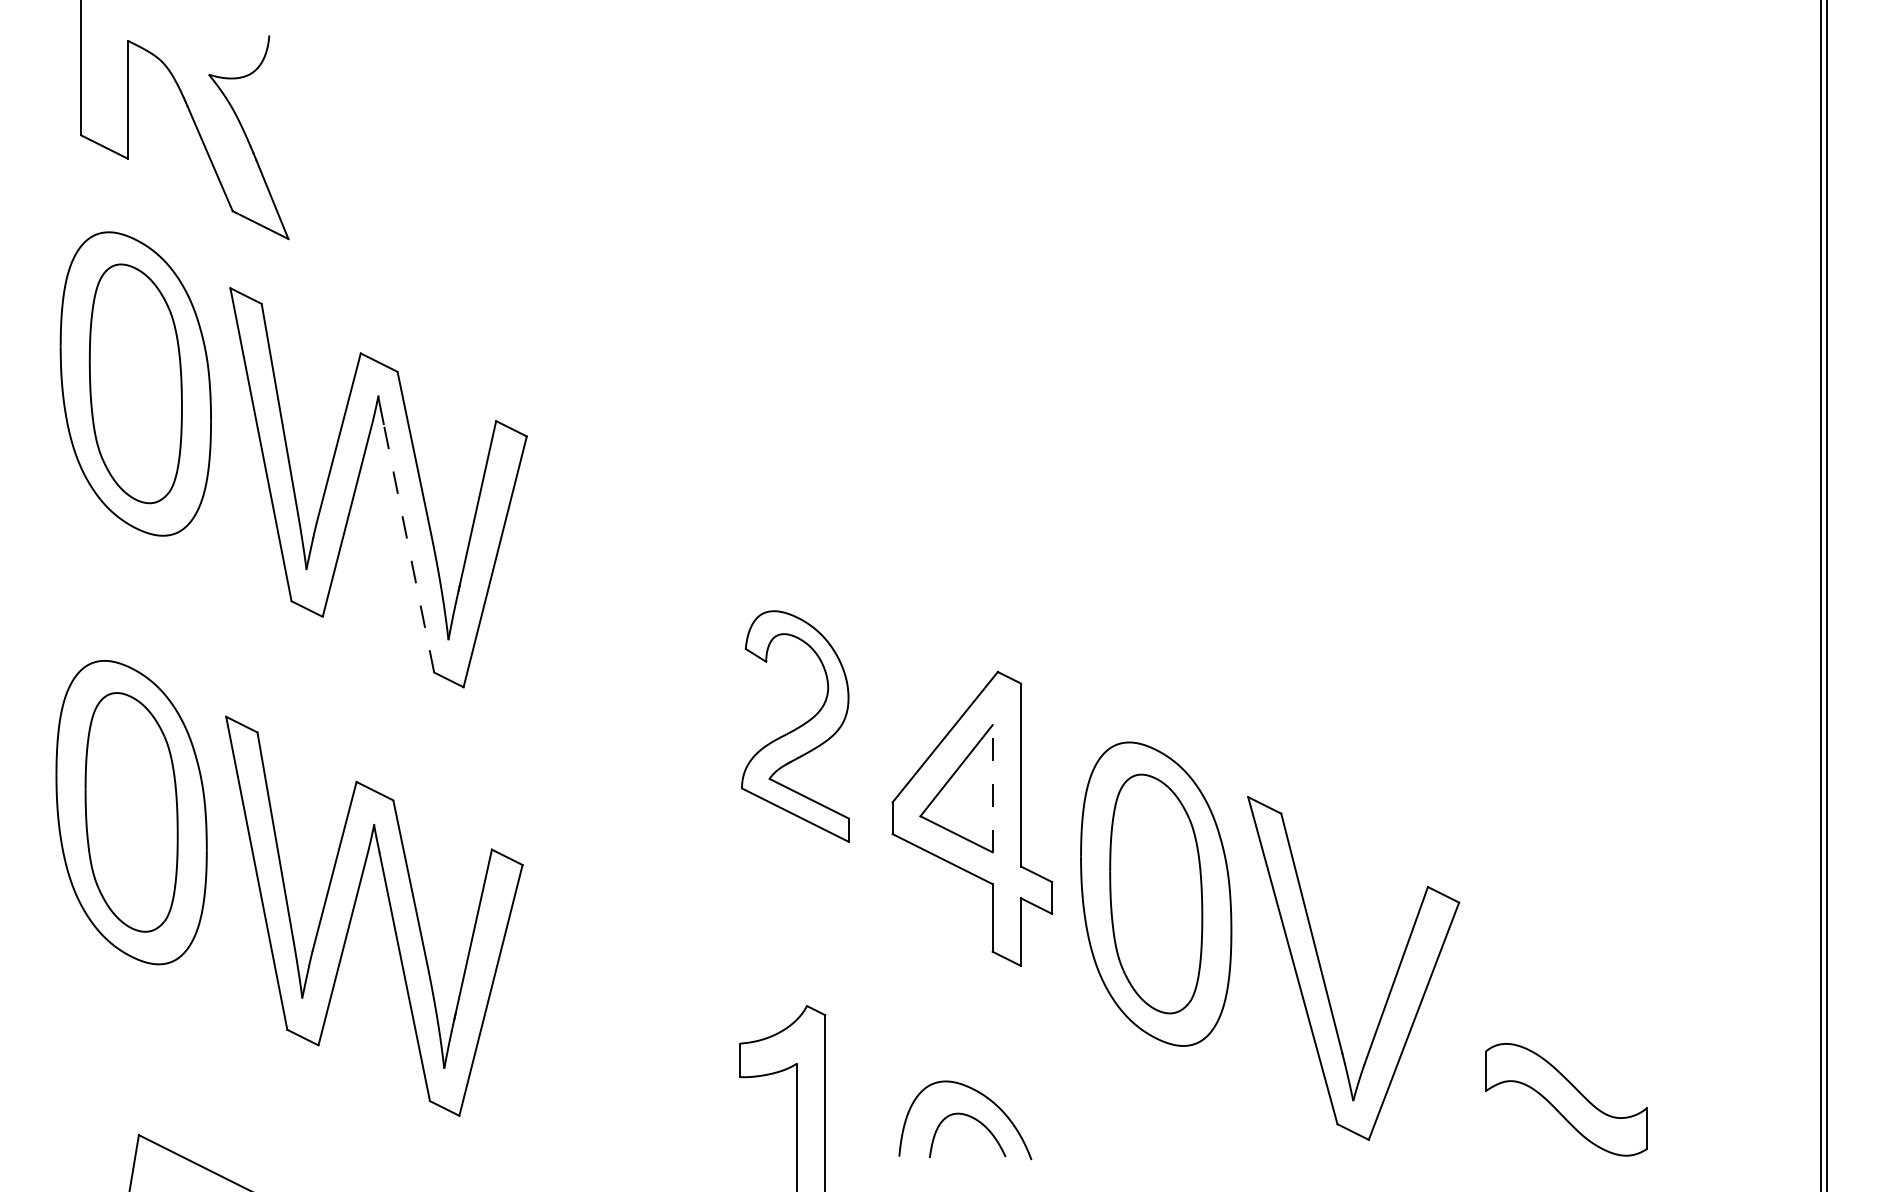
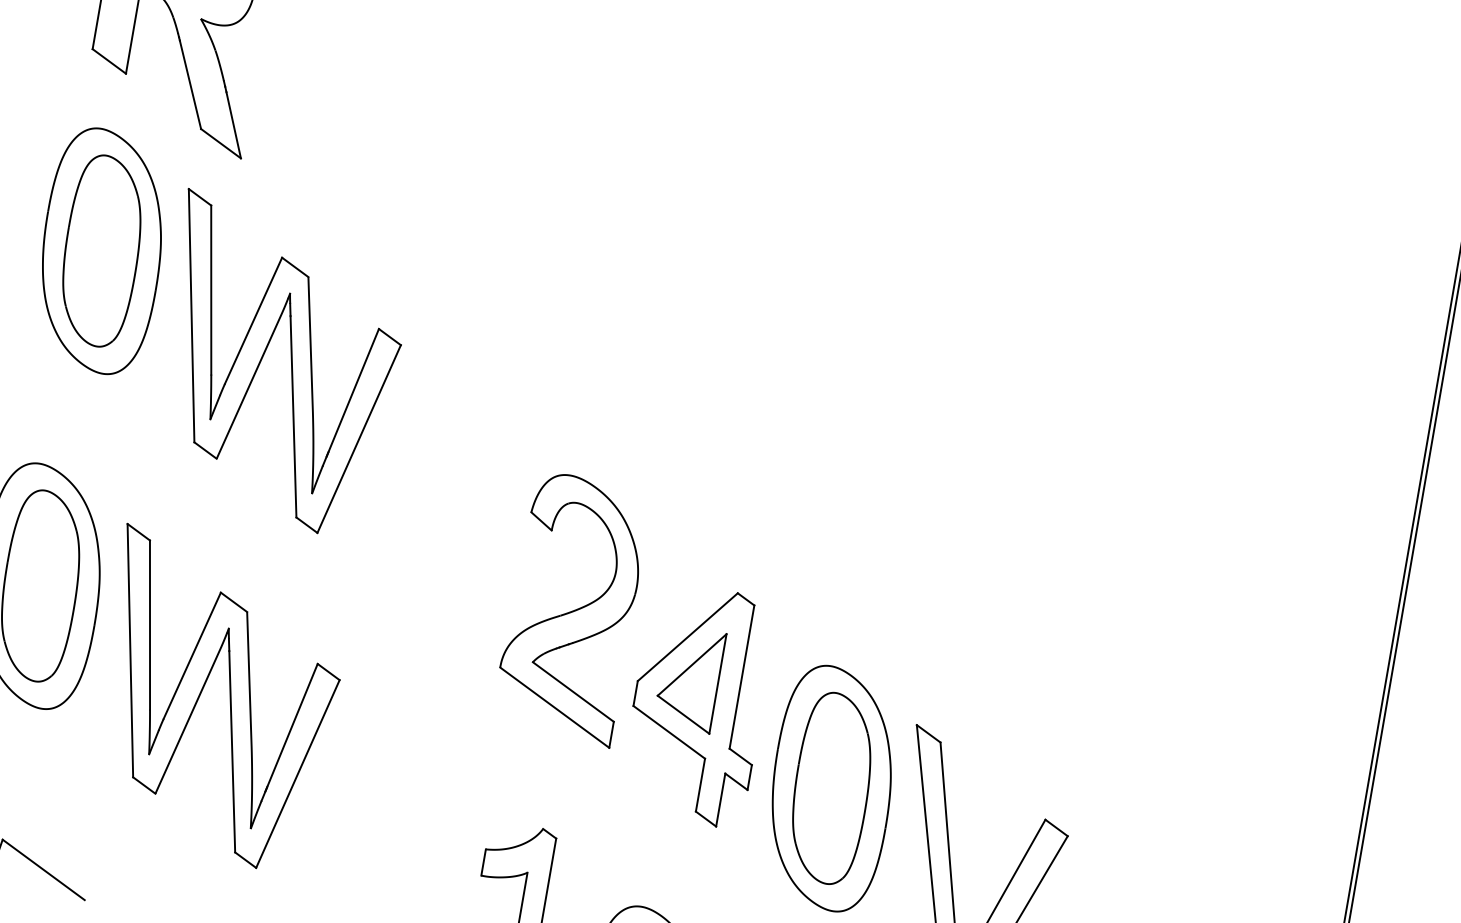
line: (408, 548) -> (293, 416), dashed -> solid
part: (795, 726) -> (572, 608), size x1.43
line: (992, 788) -> (717, 683), dashed -> solid

